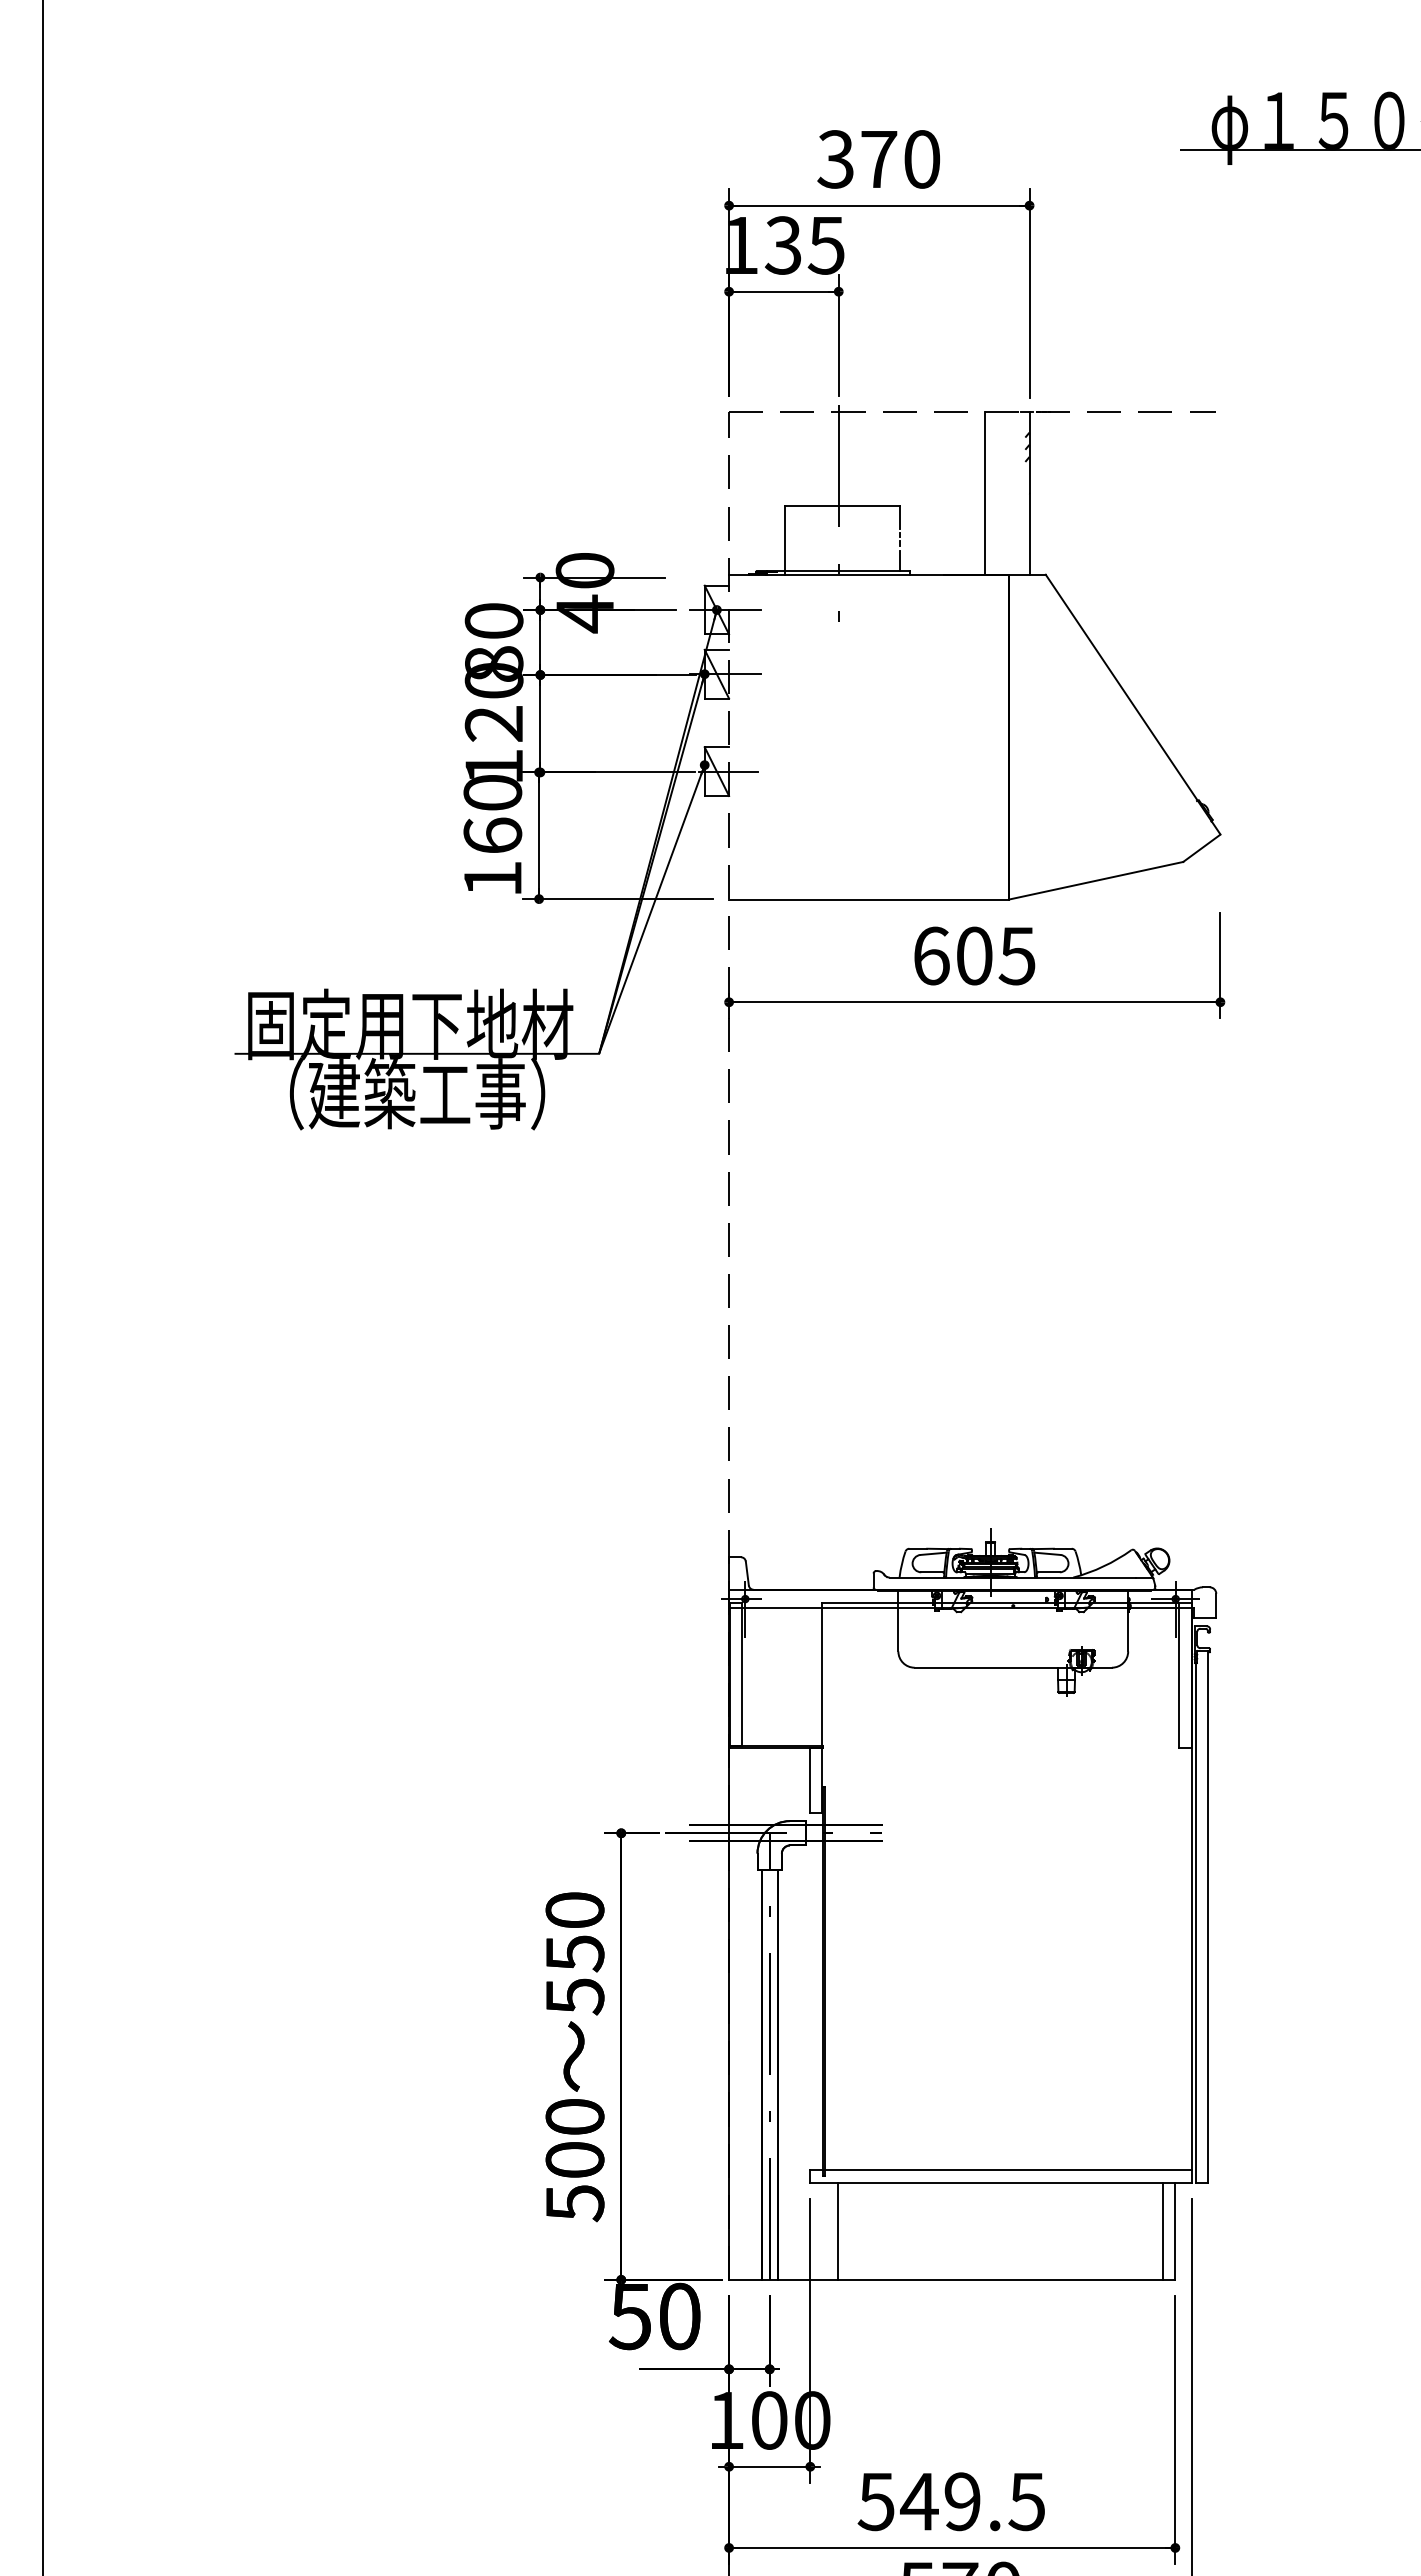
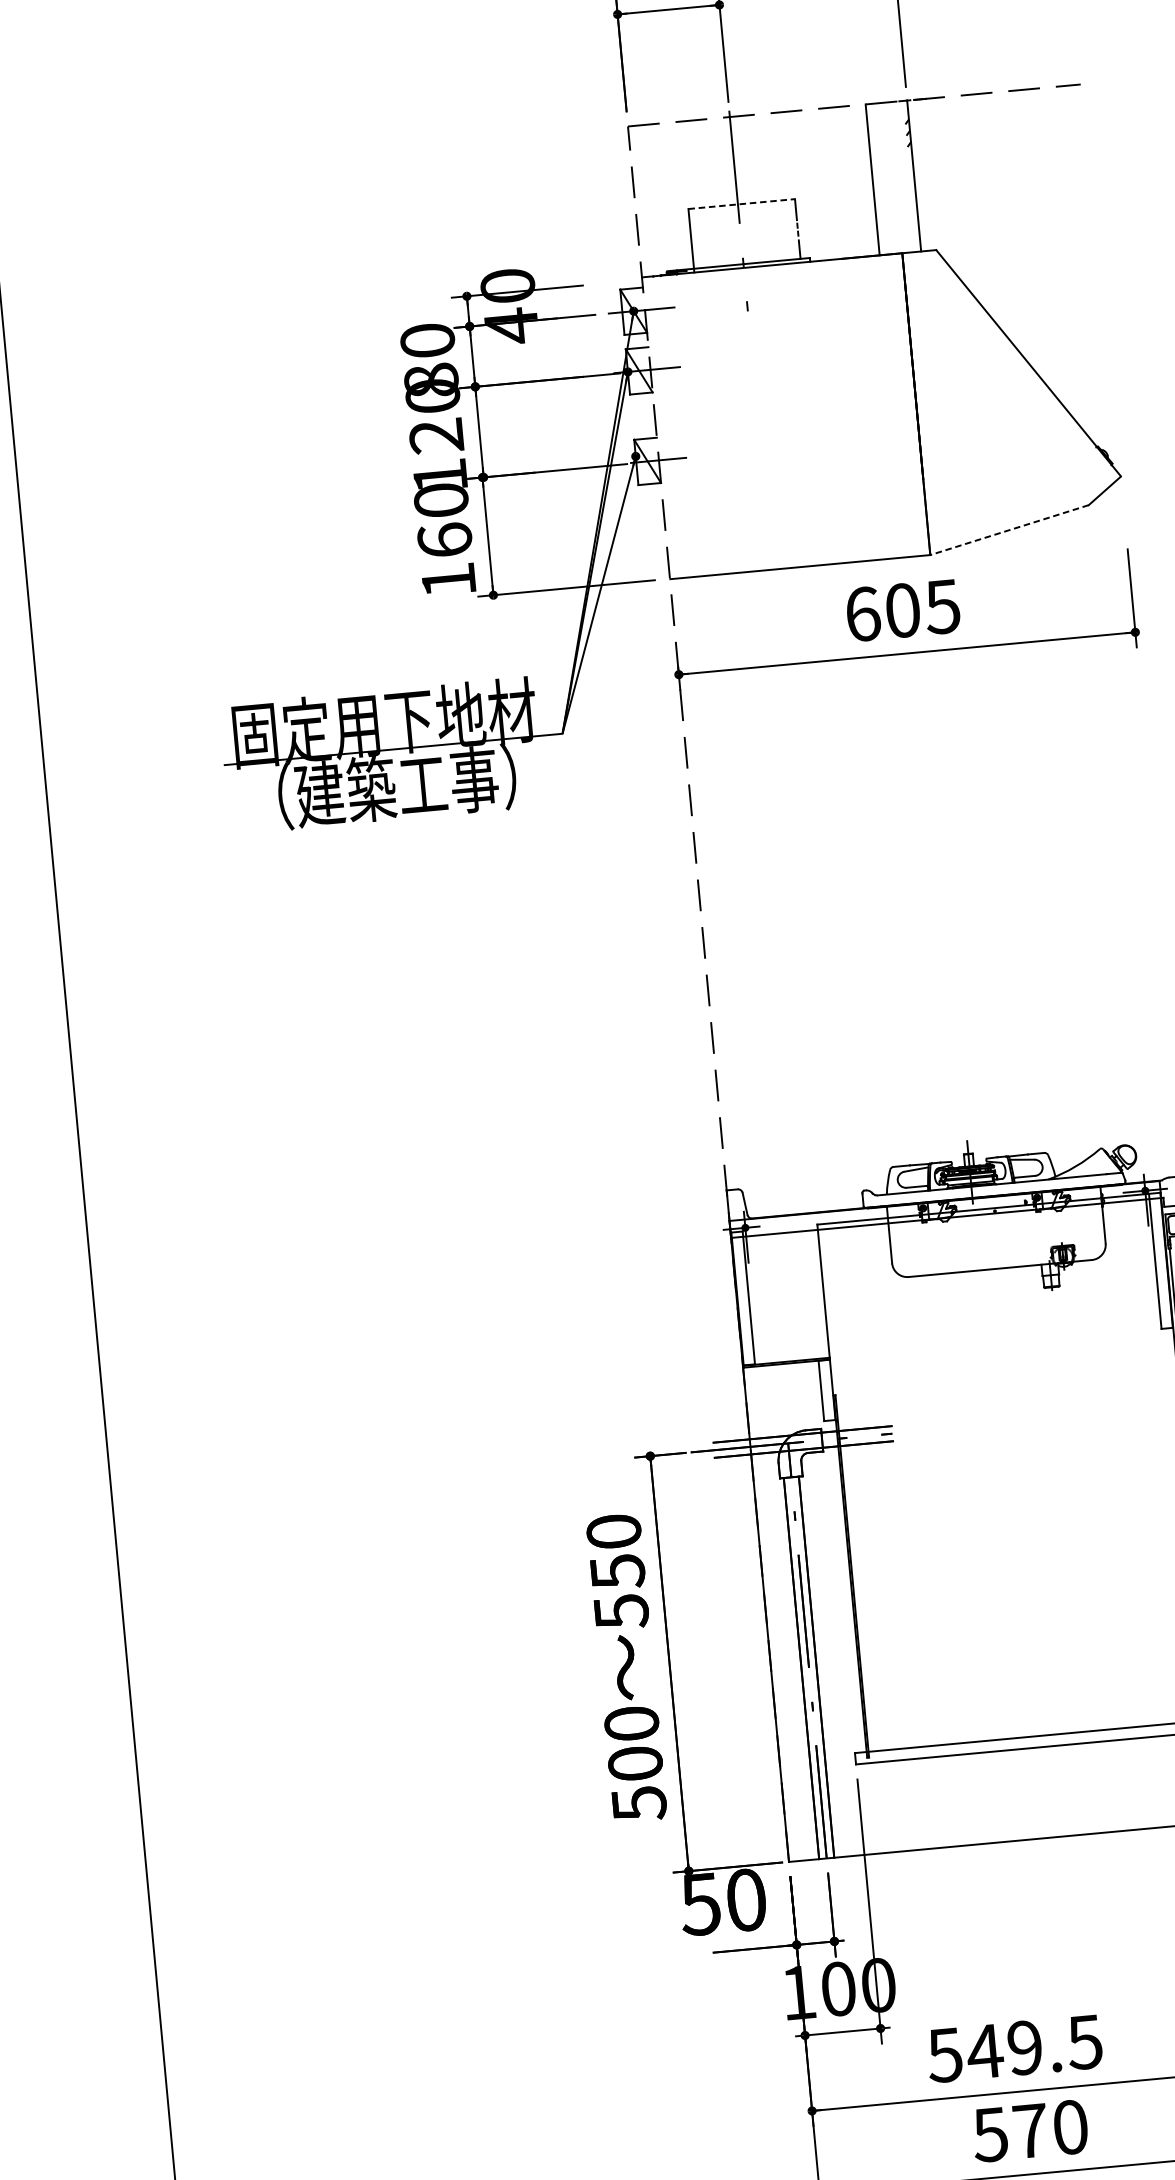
line: (842, 506) -> (741, 204), solid -> dashed
line: (1095, 880) -> (1008, 529), solid -> dashed
line: (838, 2230) -> (886, 1806), removed

